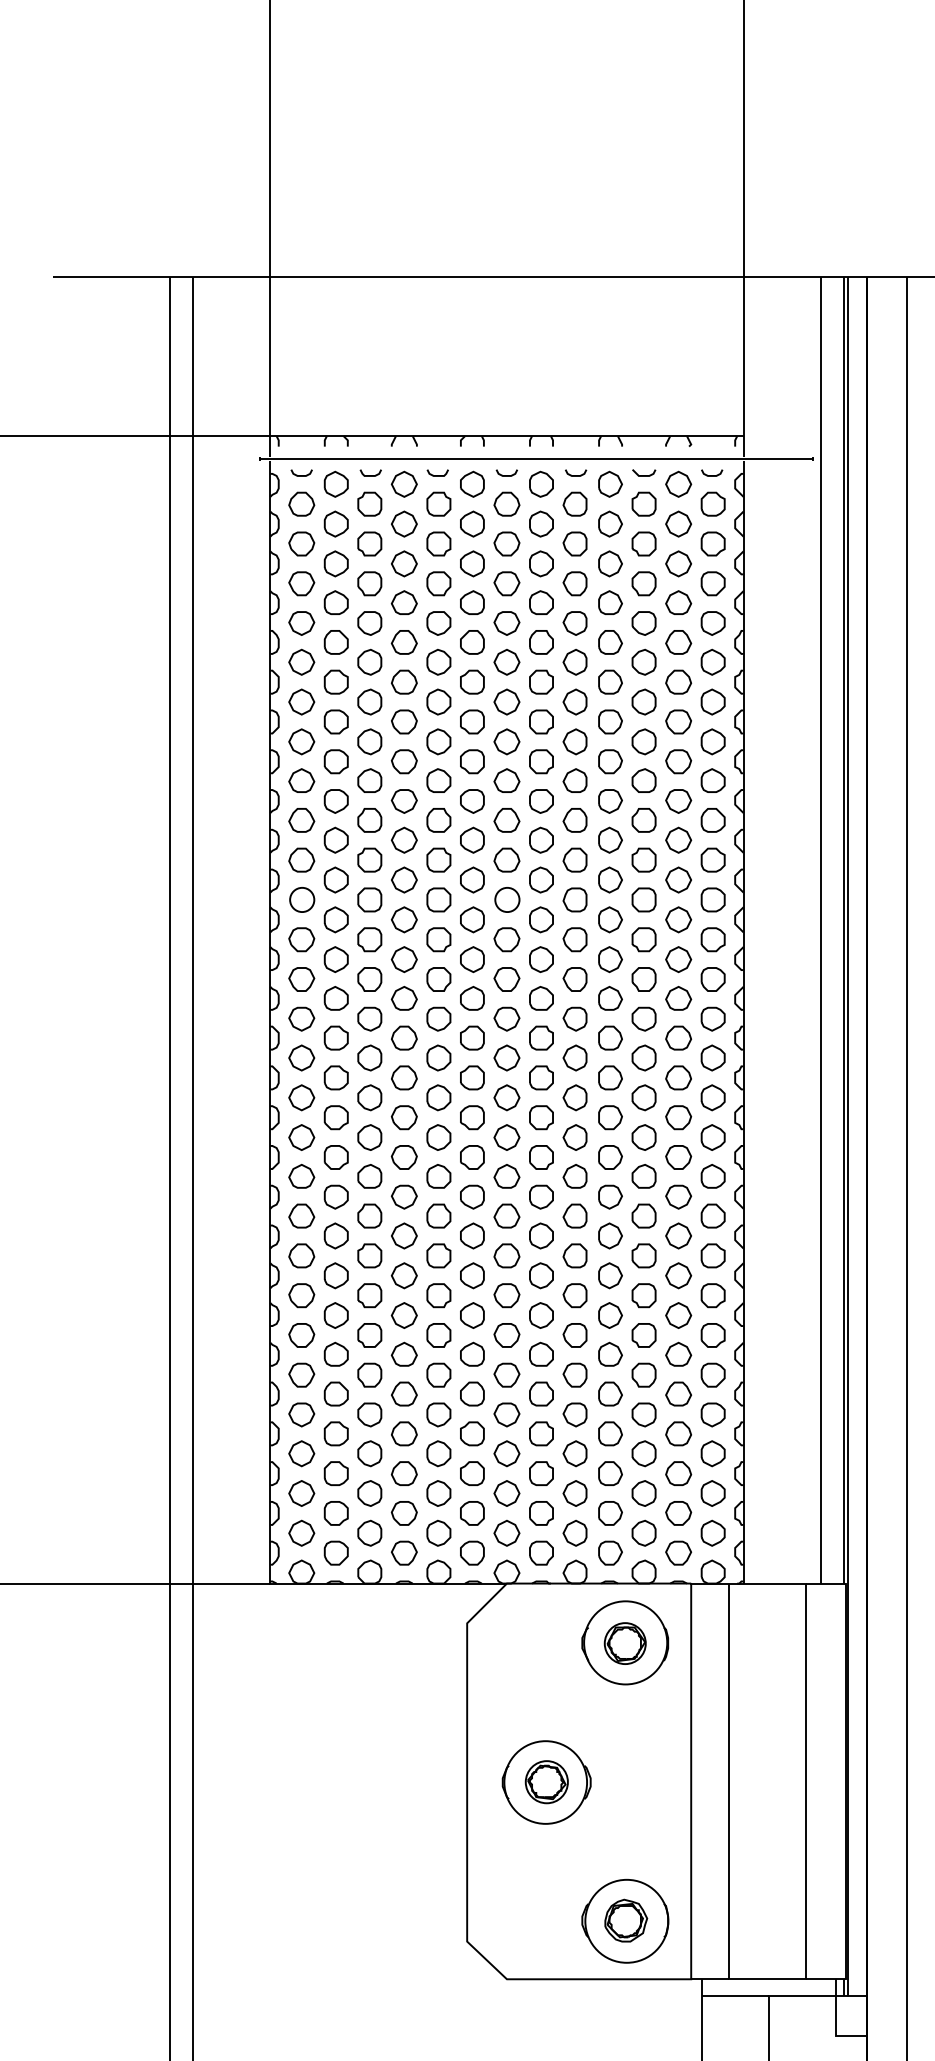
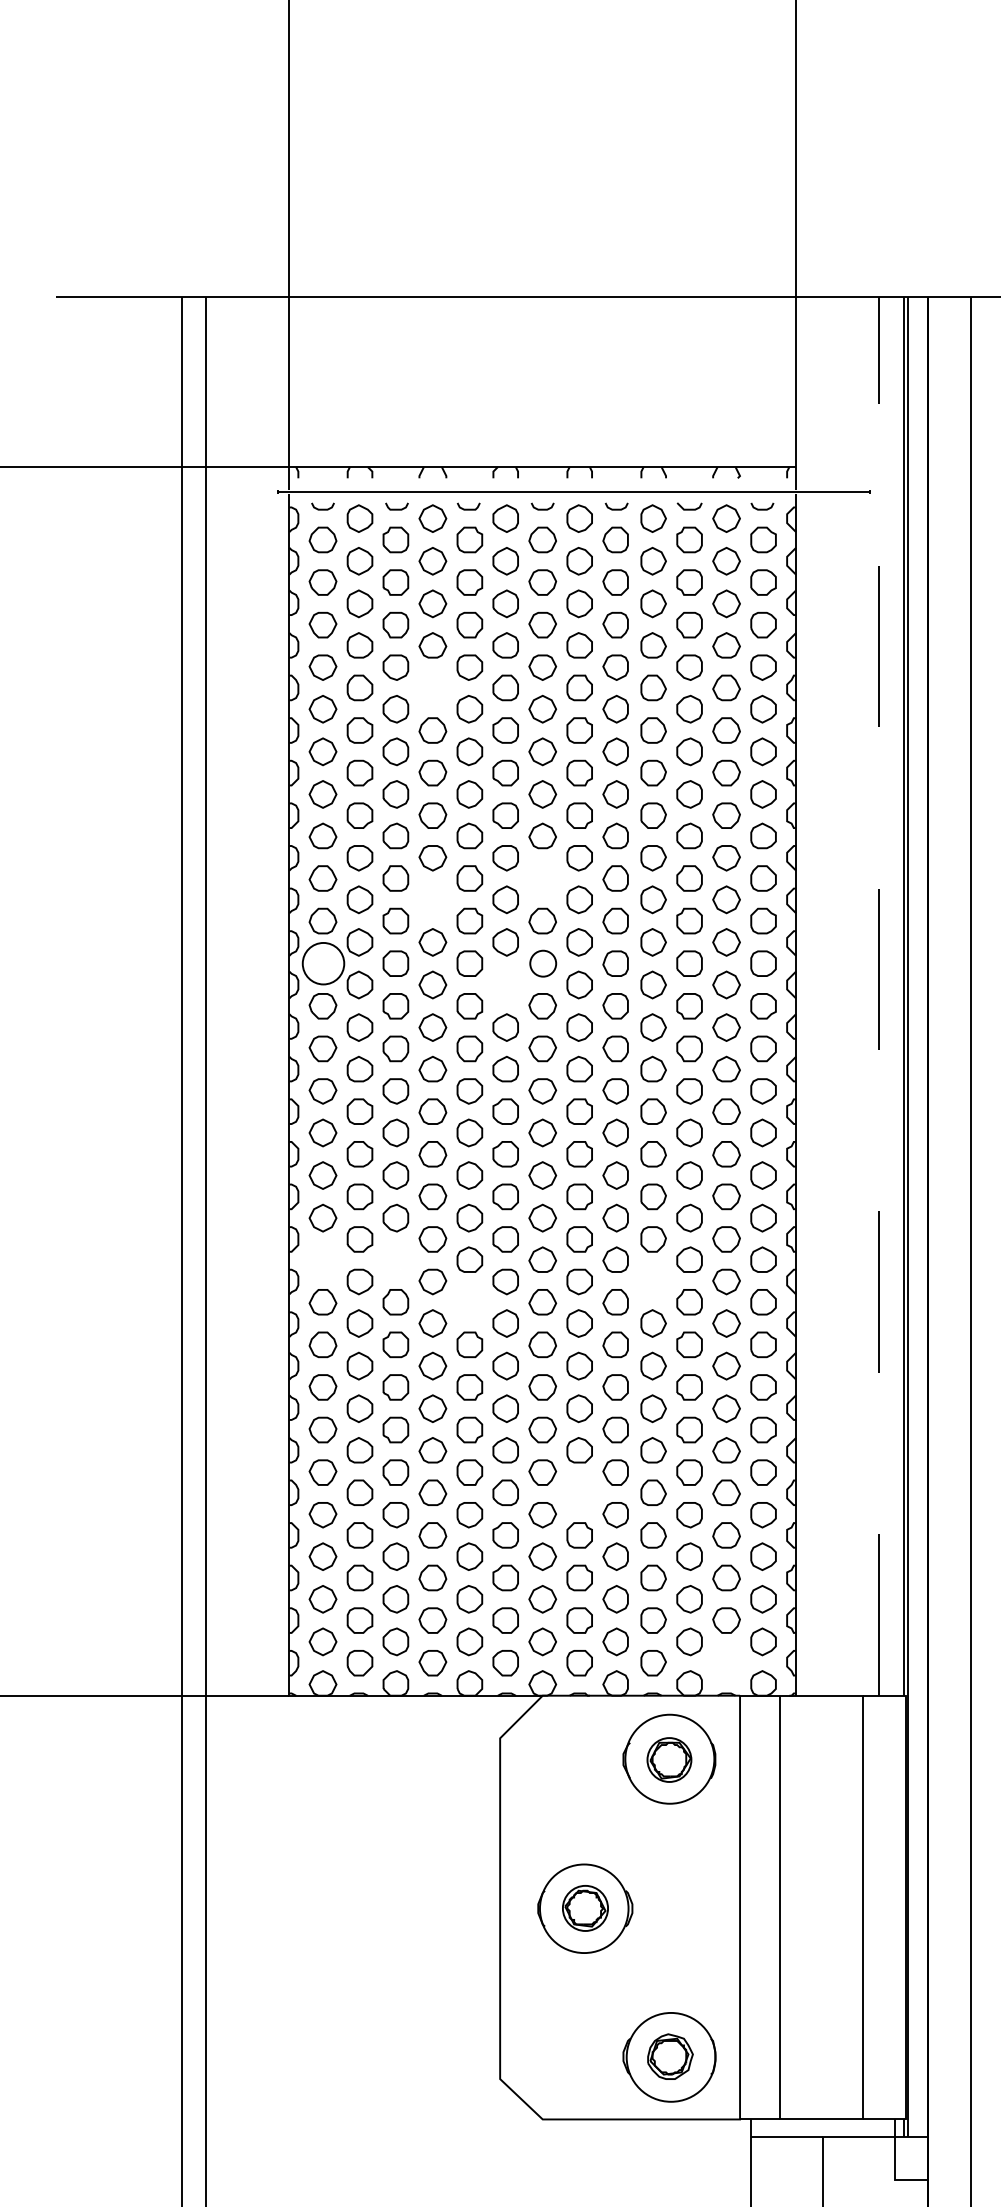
part: (403, 642) -> (431, 688), removed
part: (506, 820) -> (542, 878), removed
part: (403, 839) -> (431, 898), removed
circle: (302, 899) -> (323, 963), size x1.6
part: (472, 919) -> (505, 984), removed
line: (821, 929) -> (879, 995), solid -> dashed
part: (301, 1175) -> (322, 1258), removed
part: (369, 1176) -> (395, 1259), removed
part: (610, 1196) -> (653, 1281), removed
part: (438, 1215) -> (469, 1301), removed
part: (541, 1393) -> (579, 1492), removed
part: (678, 1552) -> (726, 1662), removed

